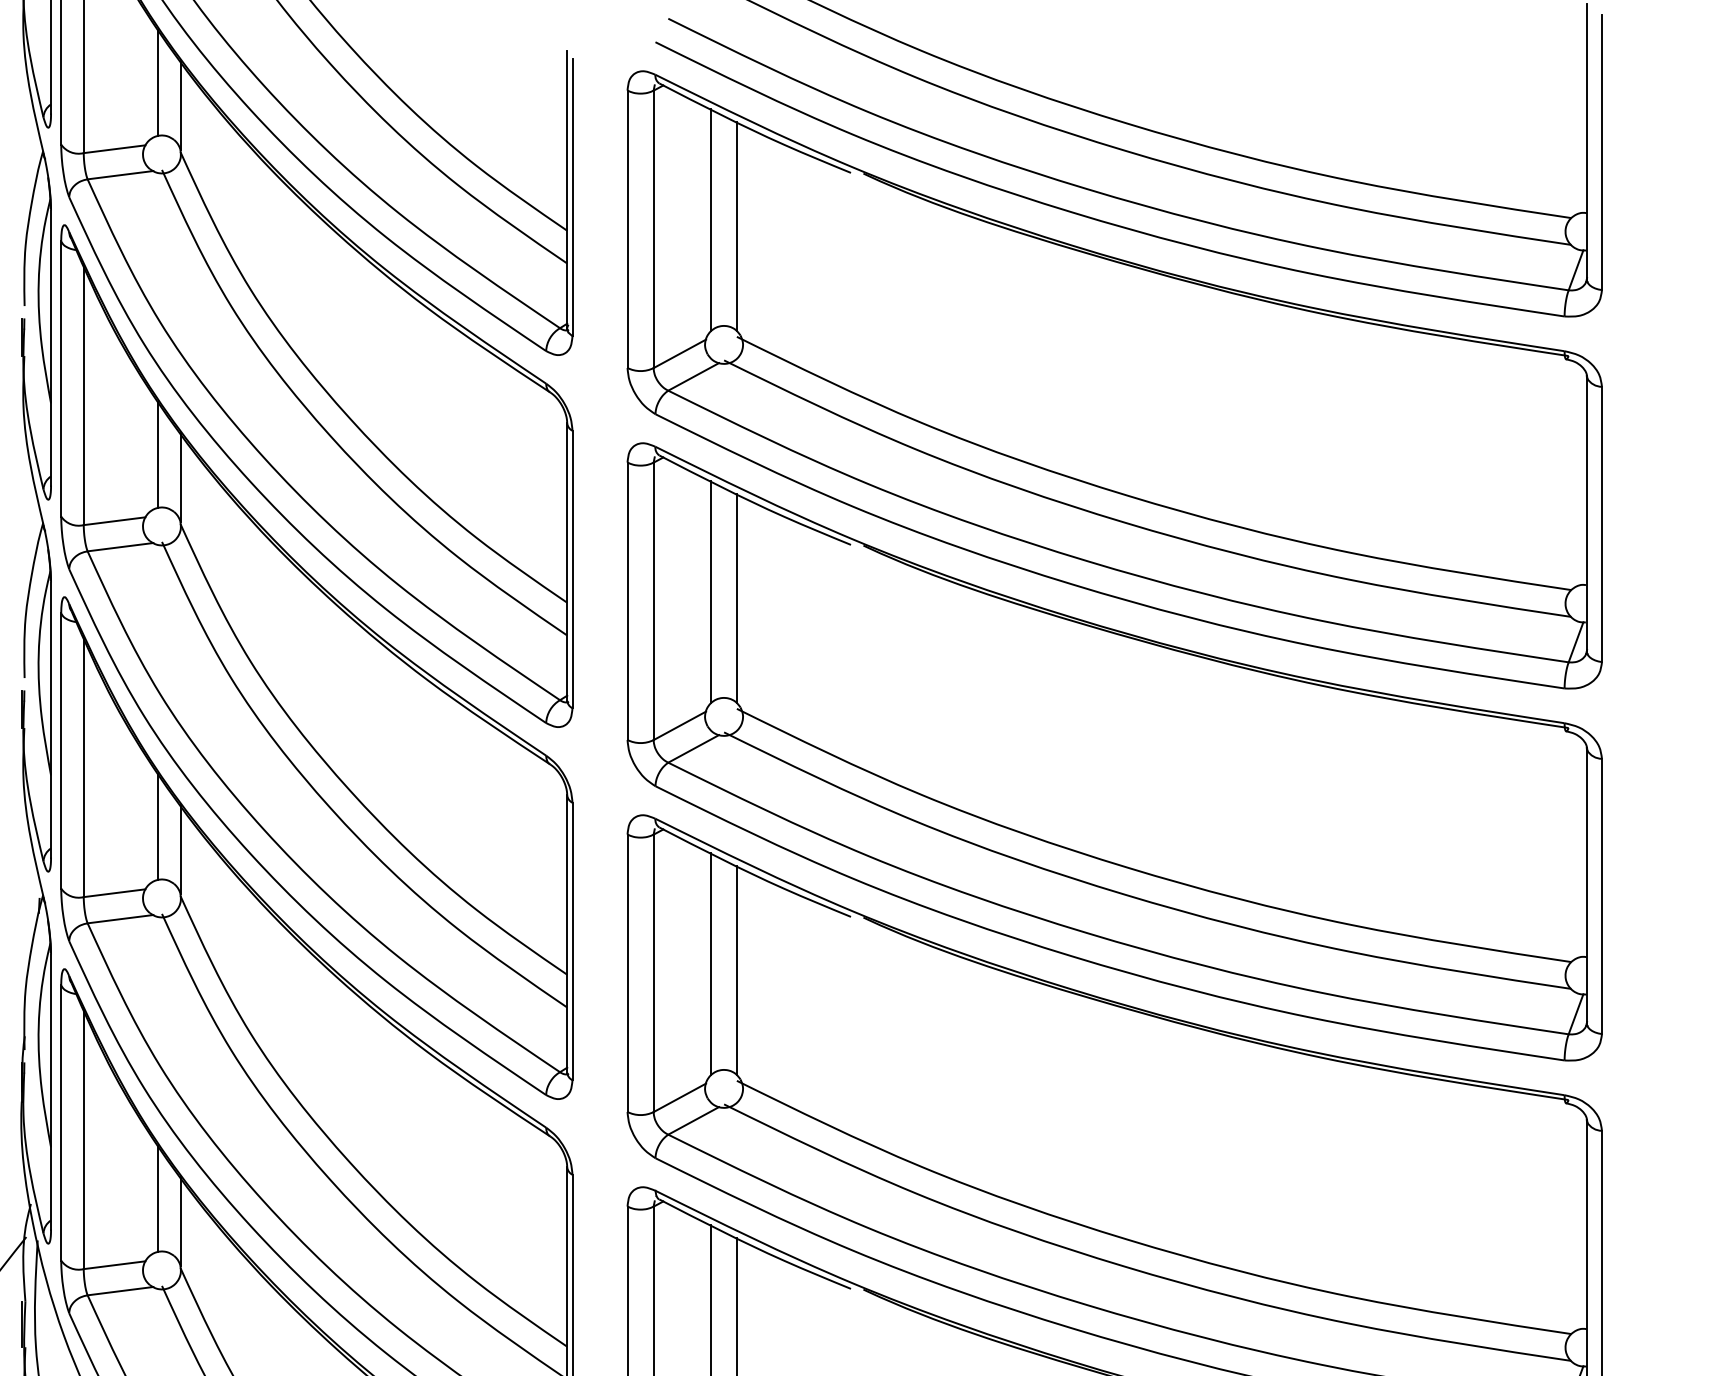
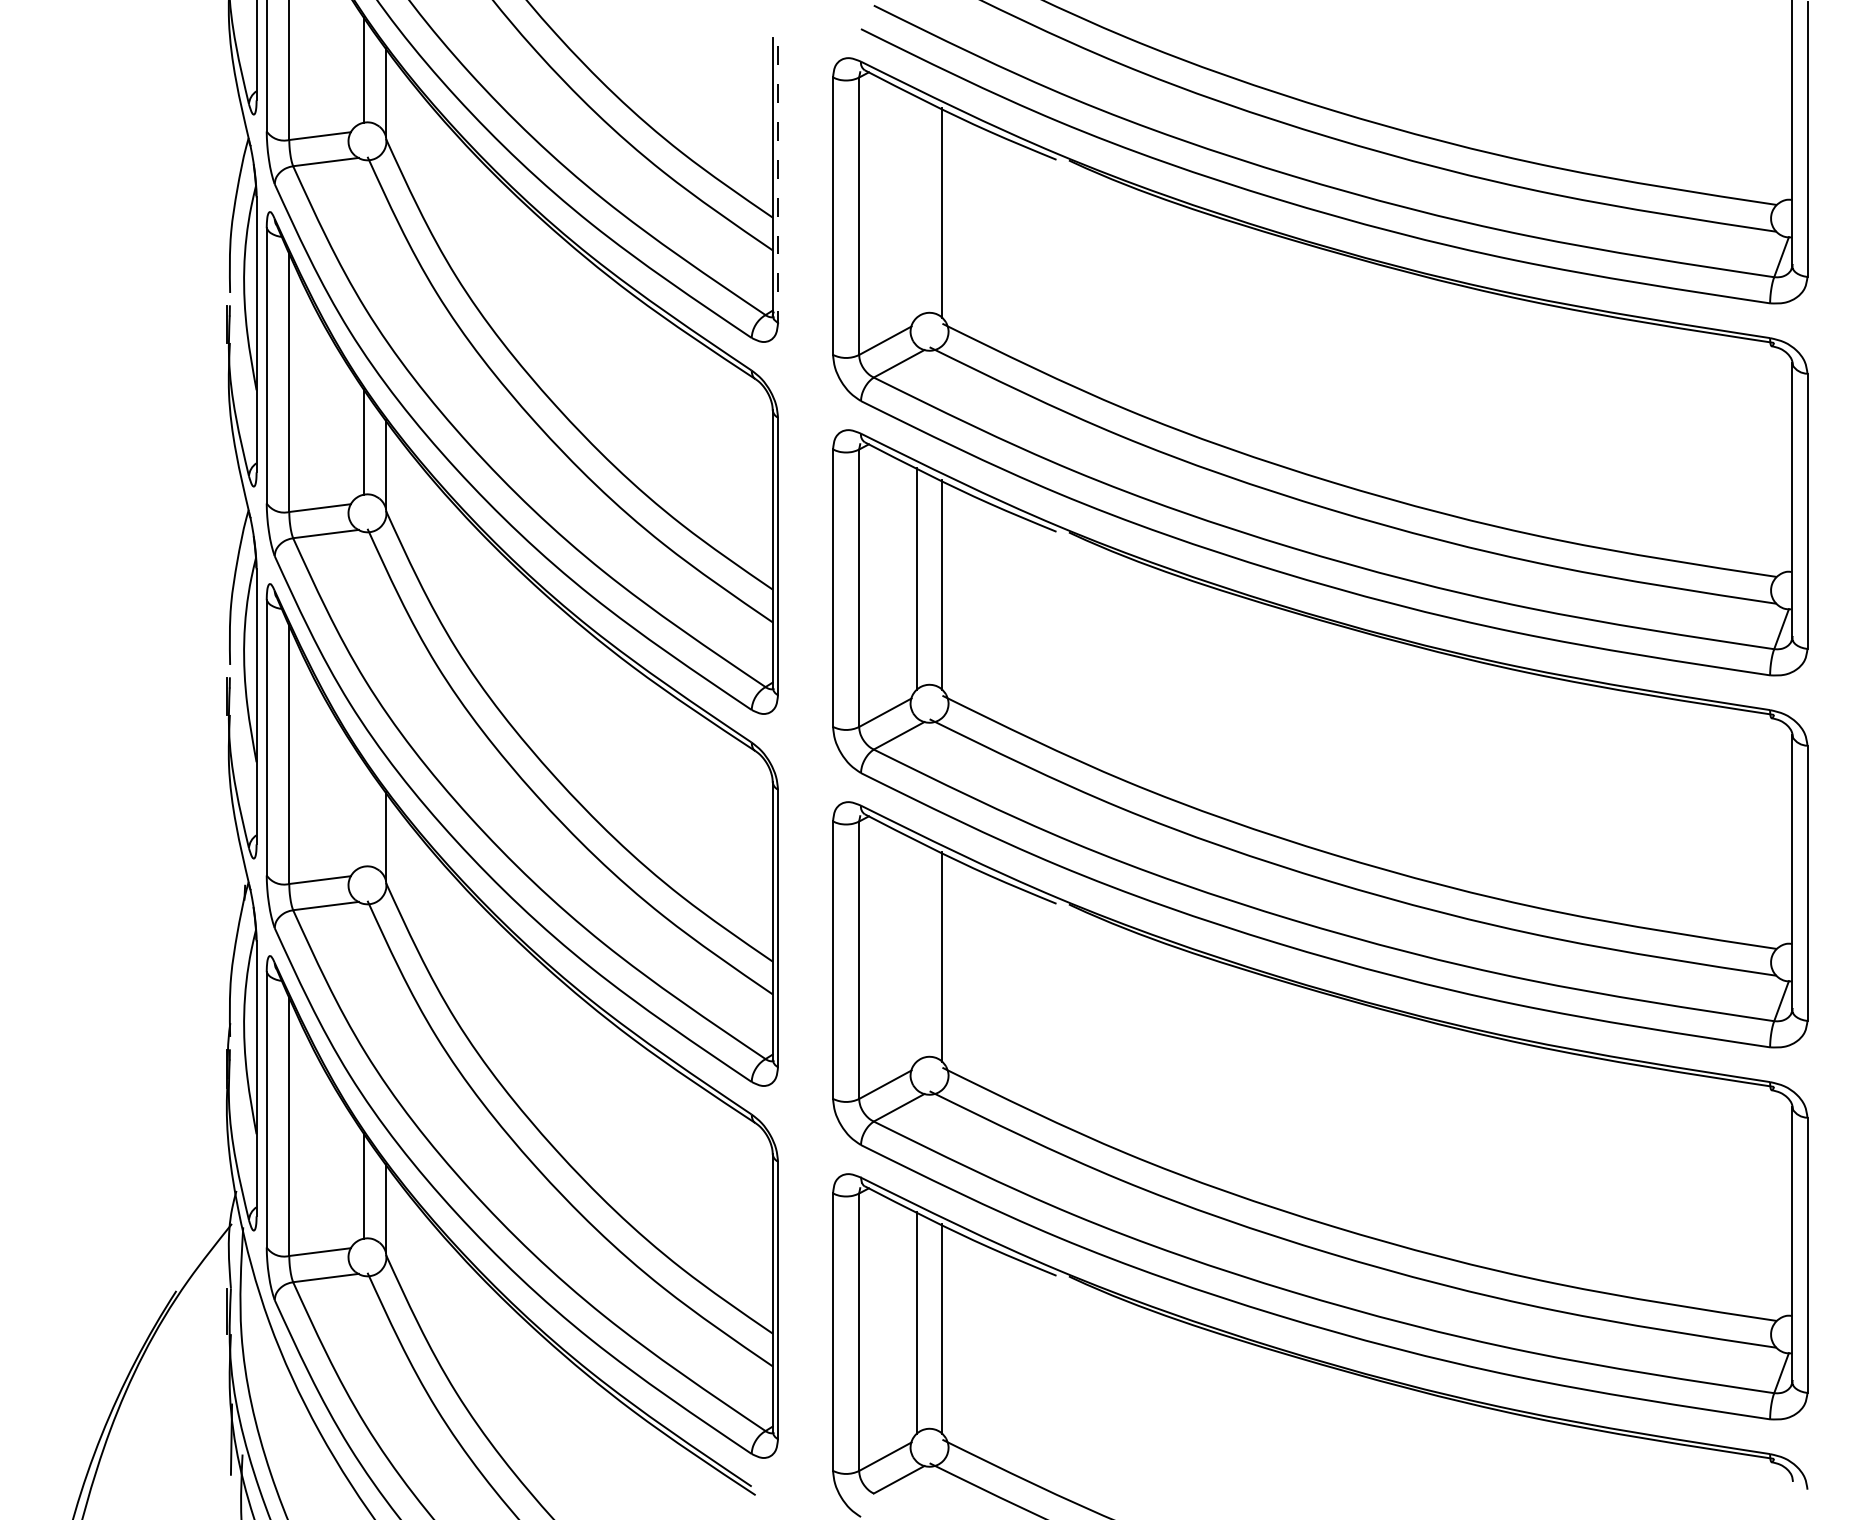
line: (572, 197) -> (778, 184), solid -> dashed
line: (710, 219) -> (916, 206), removed
line: (157, 826) -> (363, 813), removed
line: (710, 963) -> (916, 950), removed

